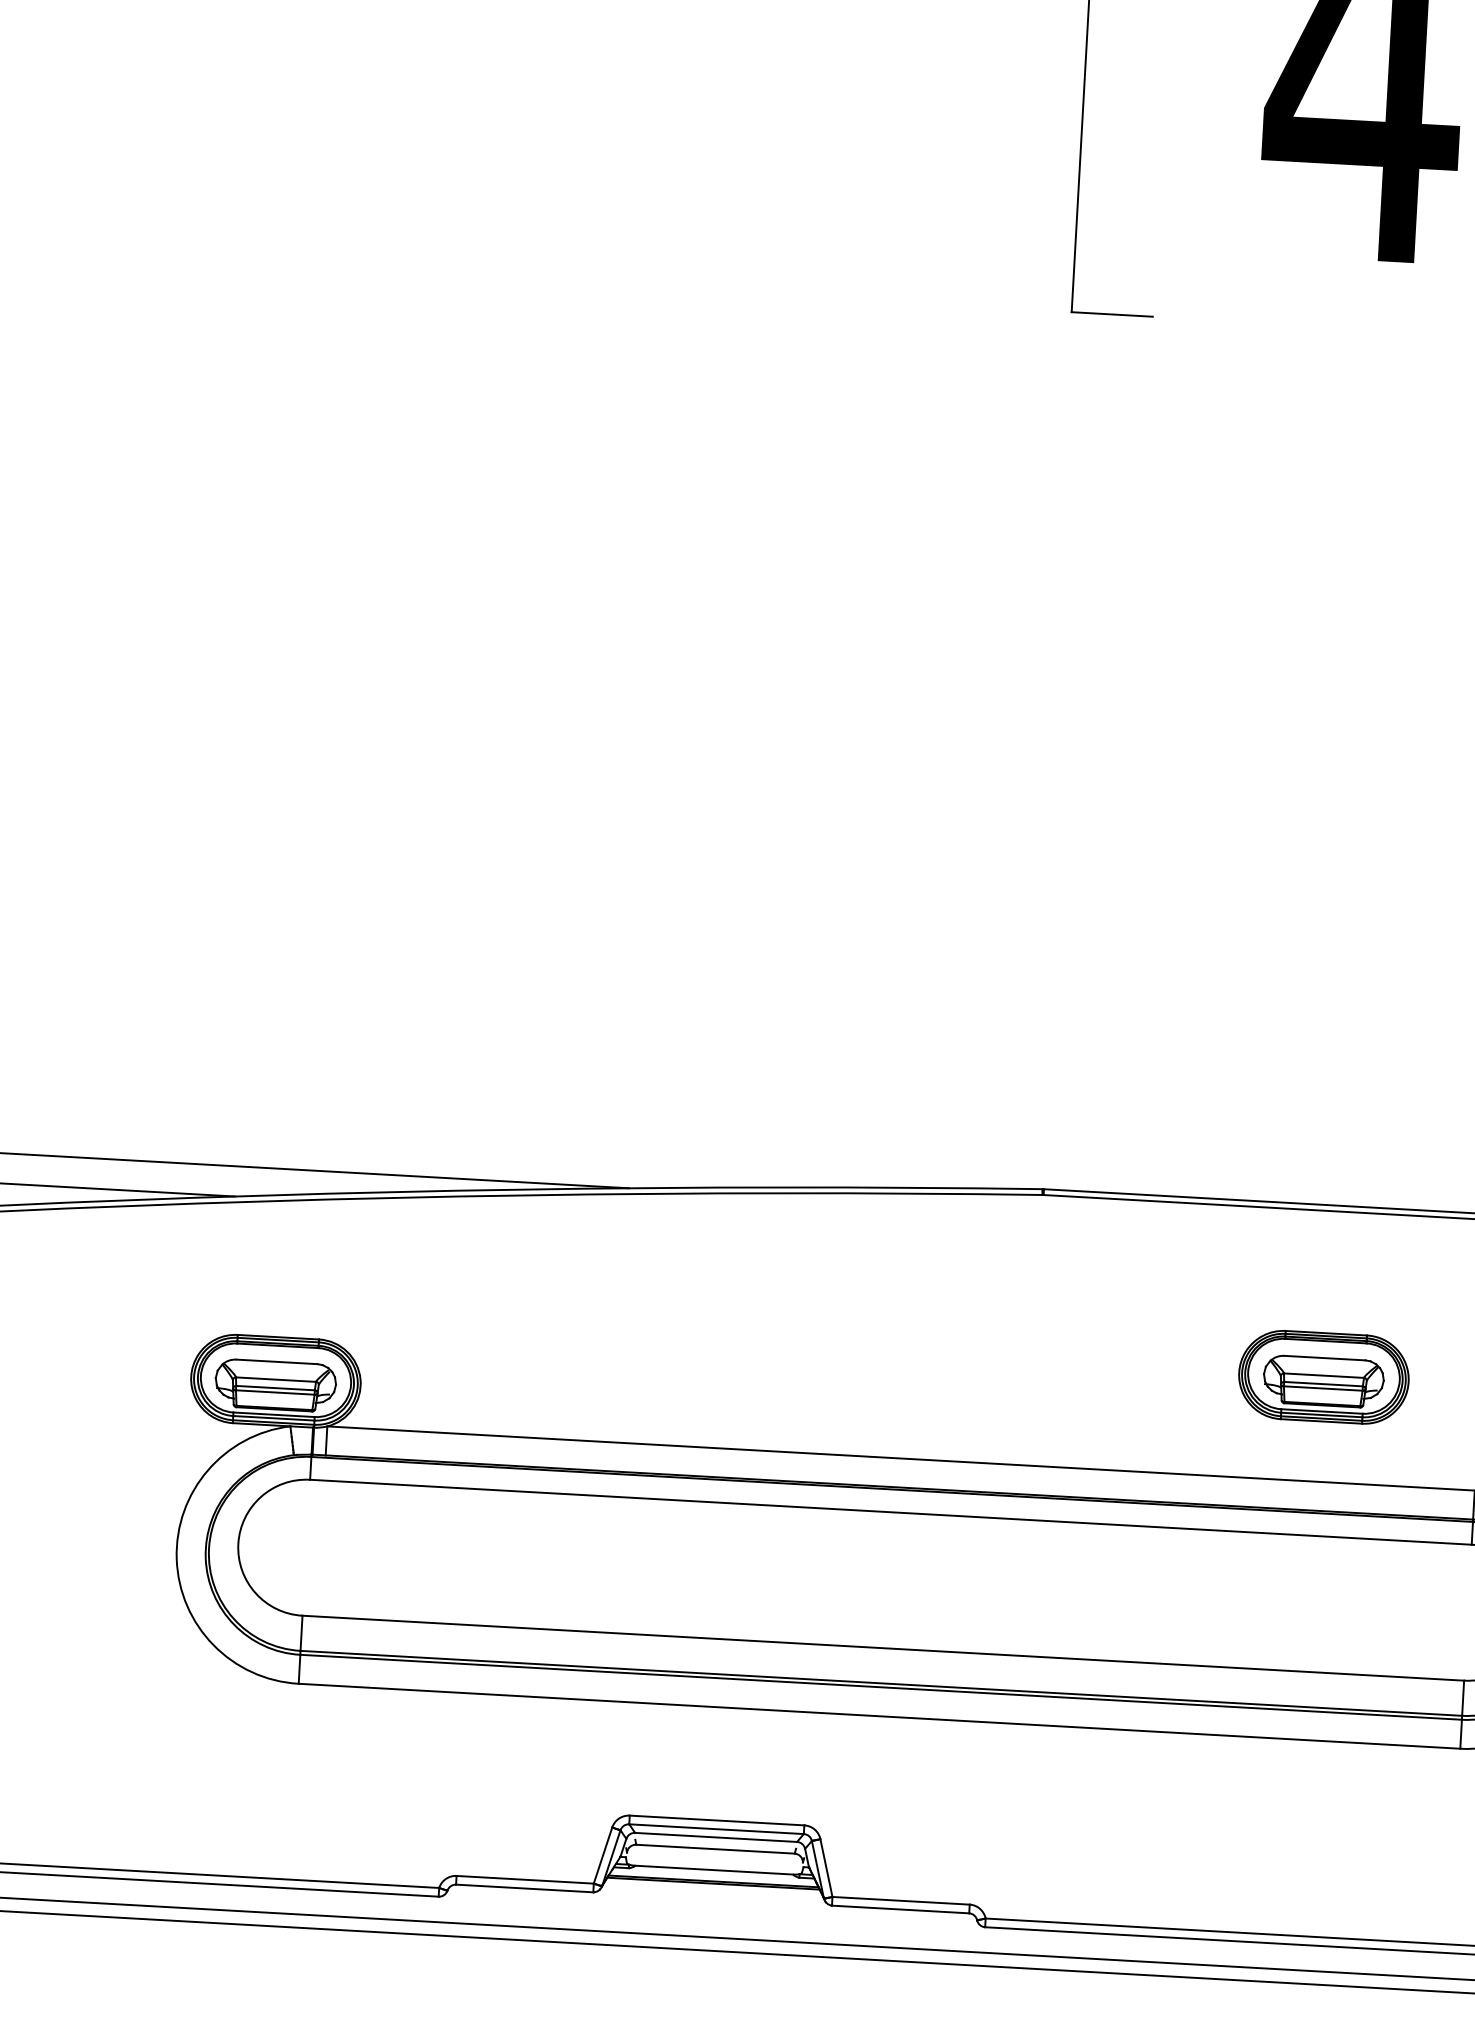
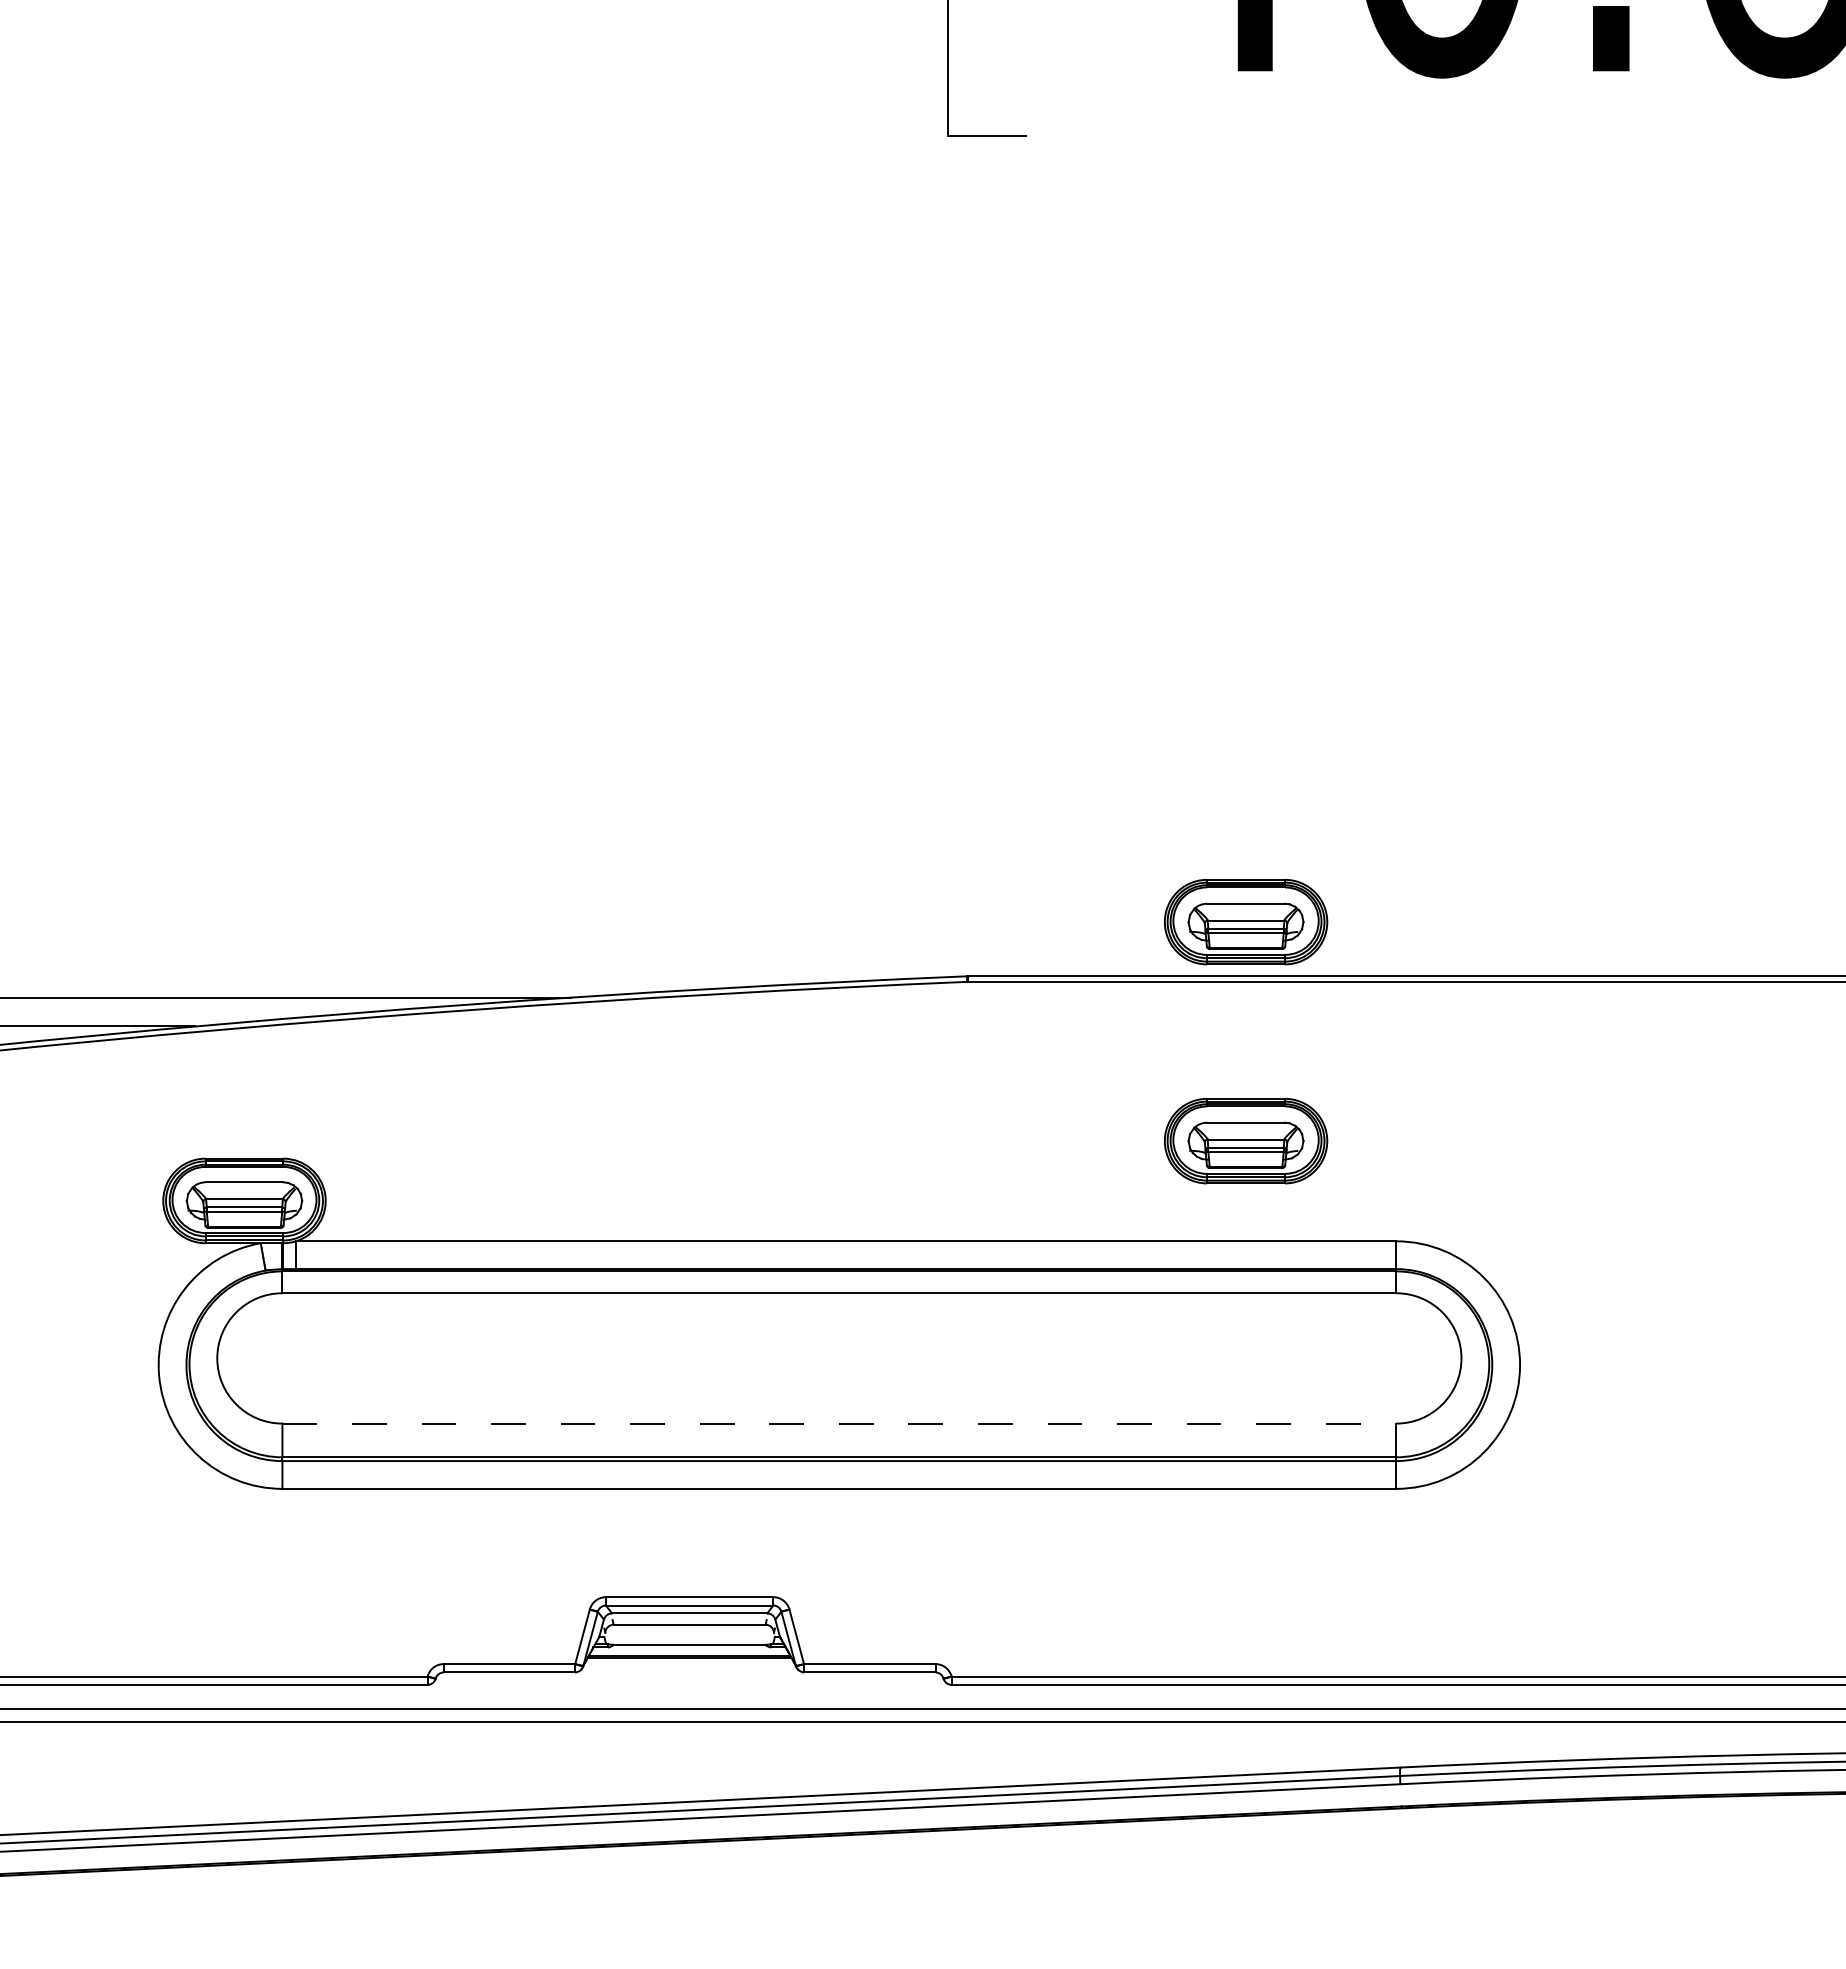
part: (1337, 1149) -> (1246, 922), added
line: (883, 1648) -> (839, 1423), solid -> dashed

